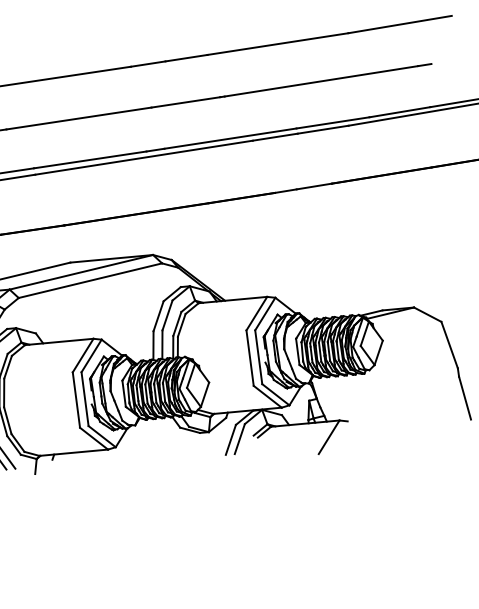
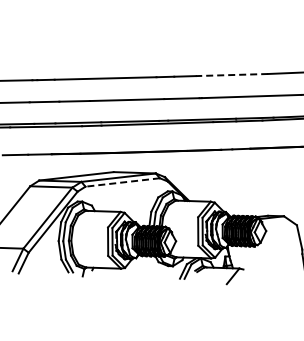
line: (277, 45) -> (231, 75), solid -> dashed
line: (90, 280) -> (122, 182), solid -> dashed

